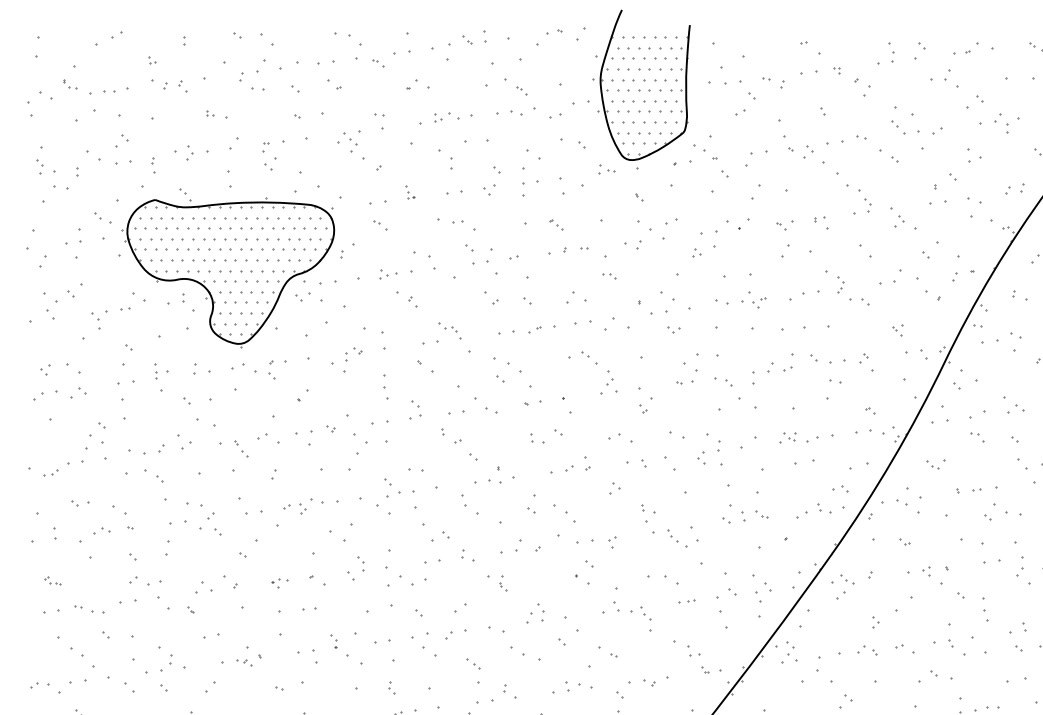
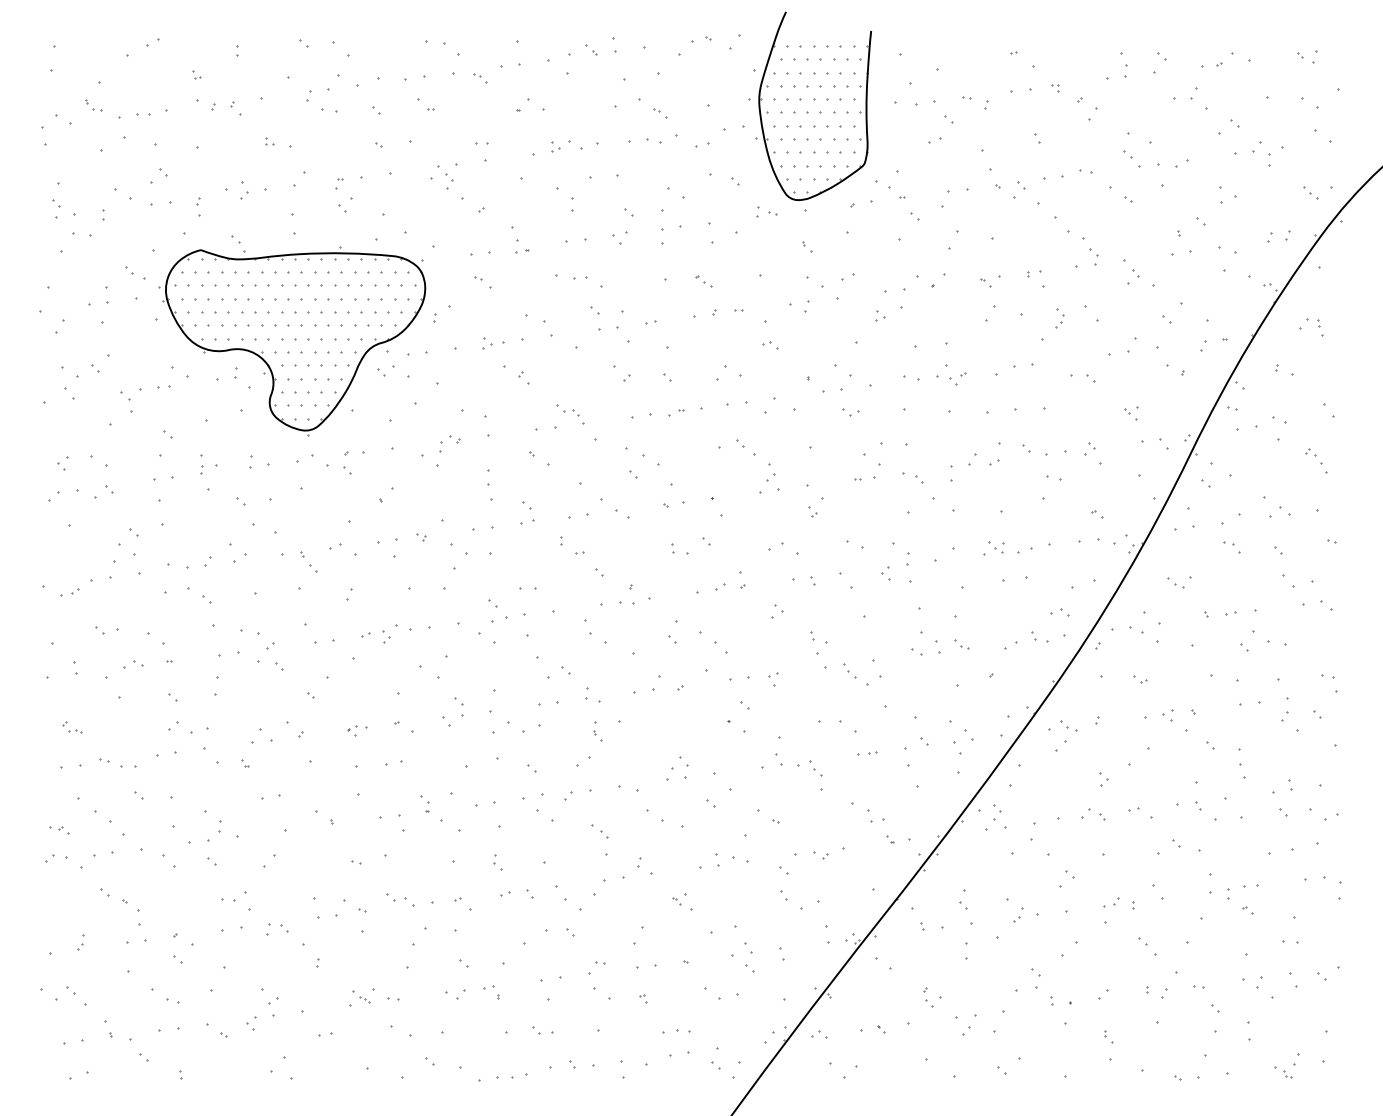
part: (410, 192) -> (520, 240), size x1.6
part: (840, 284) -> (1059, 318), moved
part: (503, 583) -> (597, 731), moved
part: (244, 662) -> (59, 830), moved

